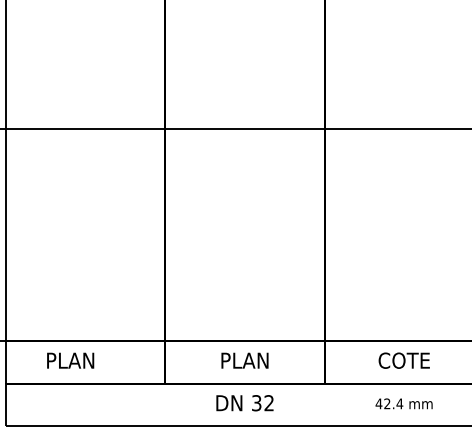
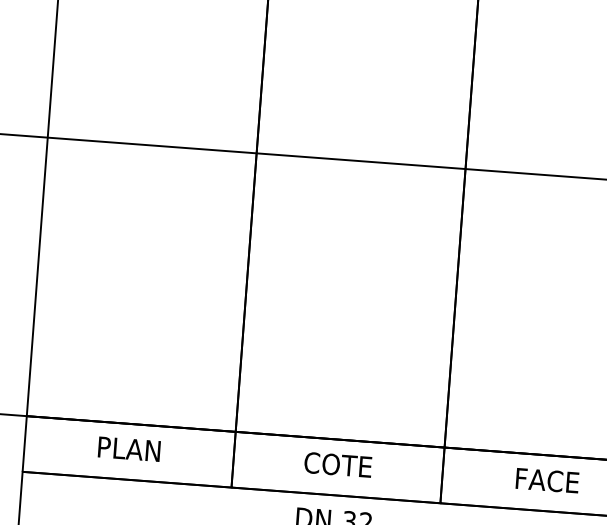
text: (70, 360) -> (129, 448), moved
text: (244, 360) -> (337, 464), PLAN -> COTE
text: (403, 360) -> (546, 480), COTE -> FACE

